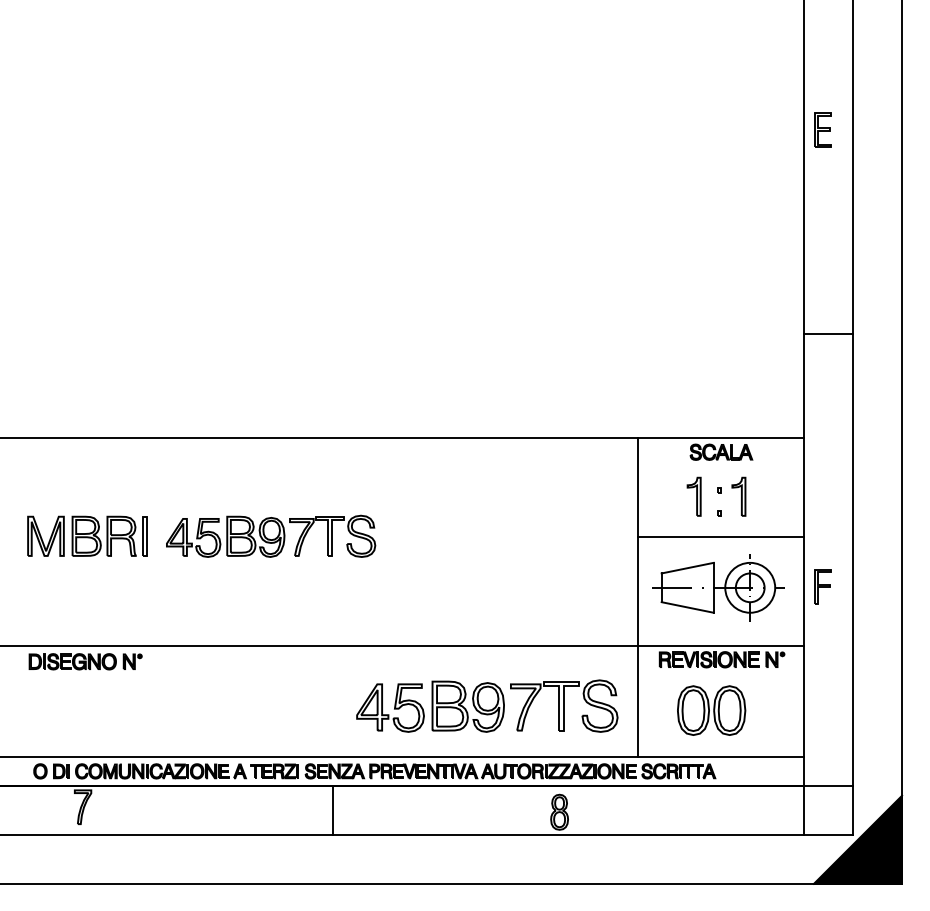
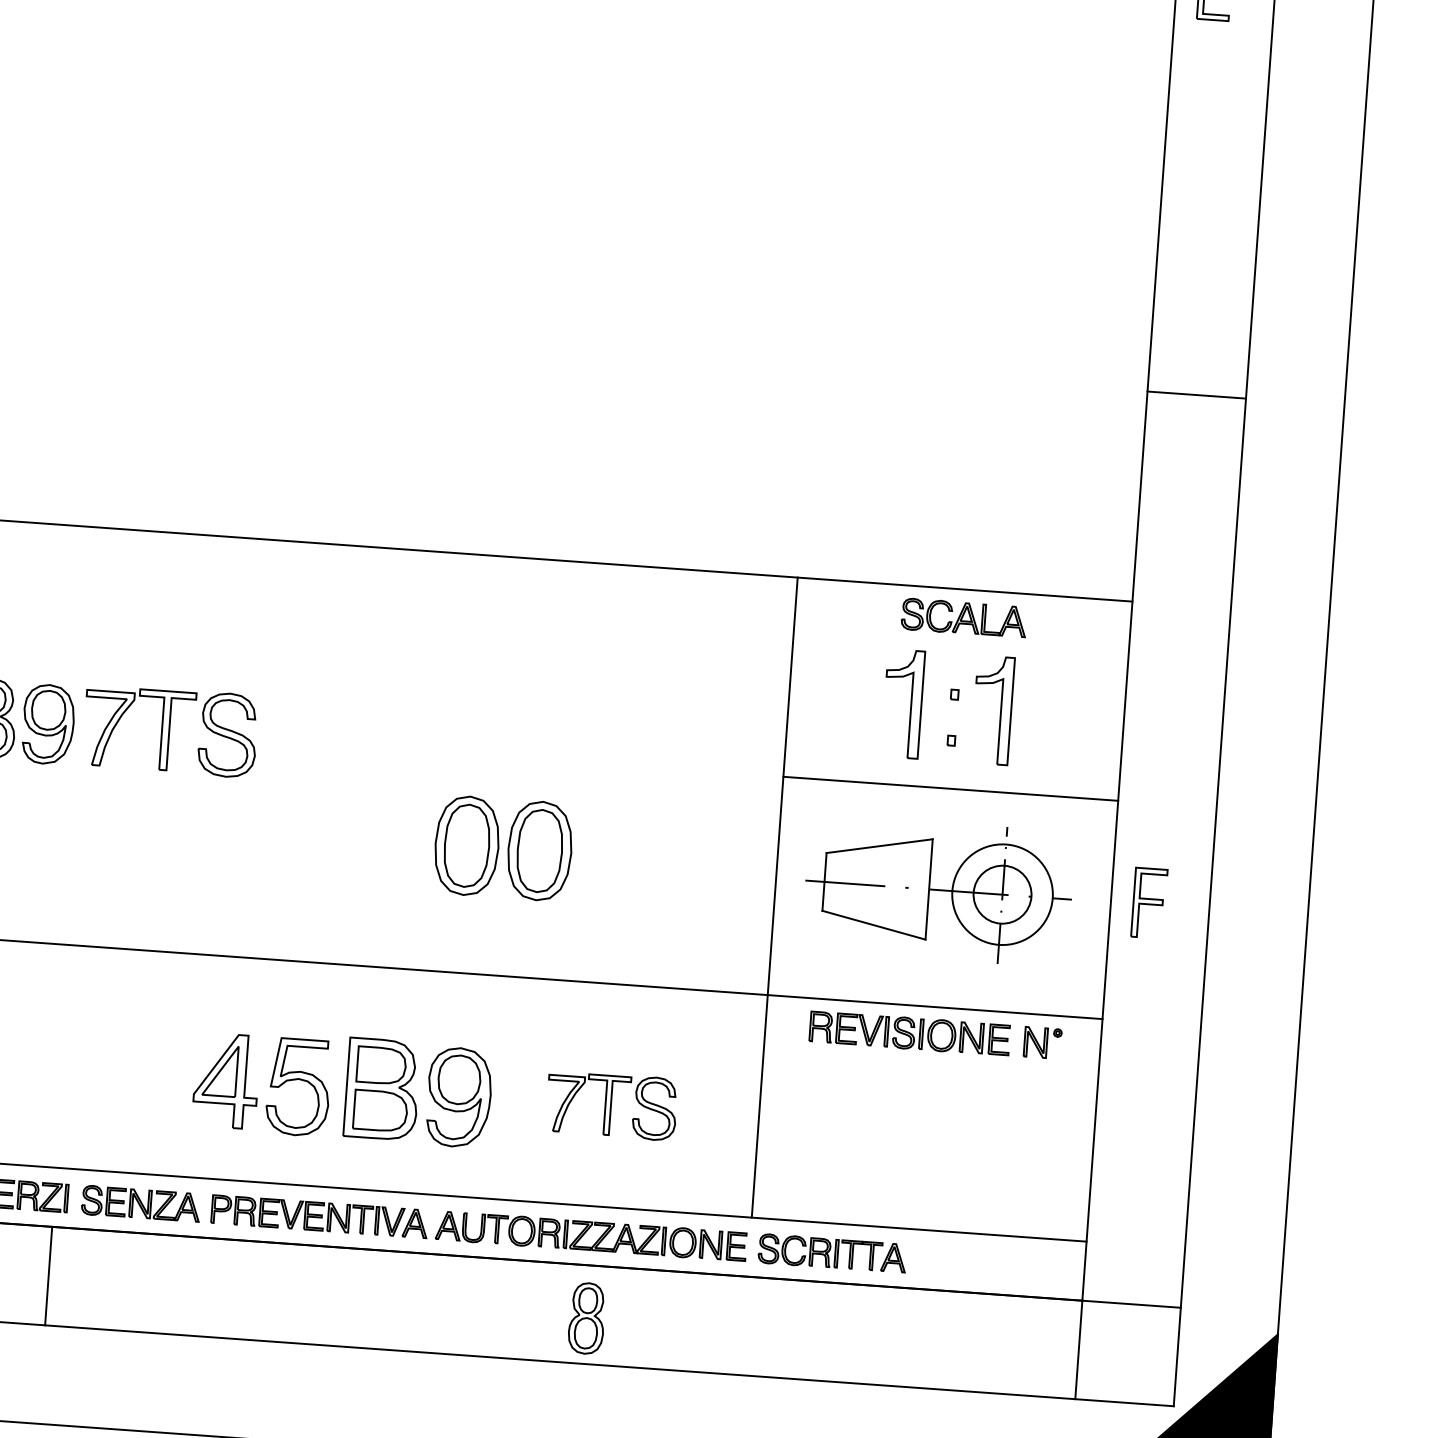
part: (693, 496) -> (901, 702), size x1.4
part: (738, 496) -> (992, 709), size x1.4
part: (564, 705) -> (612, 1104), size x0.6
part: (711, 710) -> (503, 848), moved
line: (332, 809) -> (48, 1274), moved

